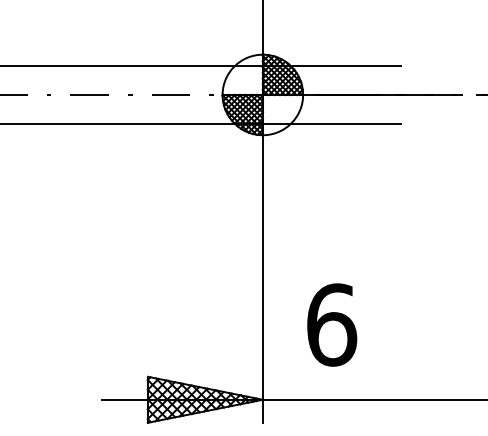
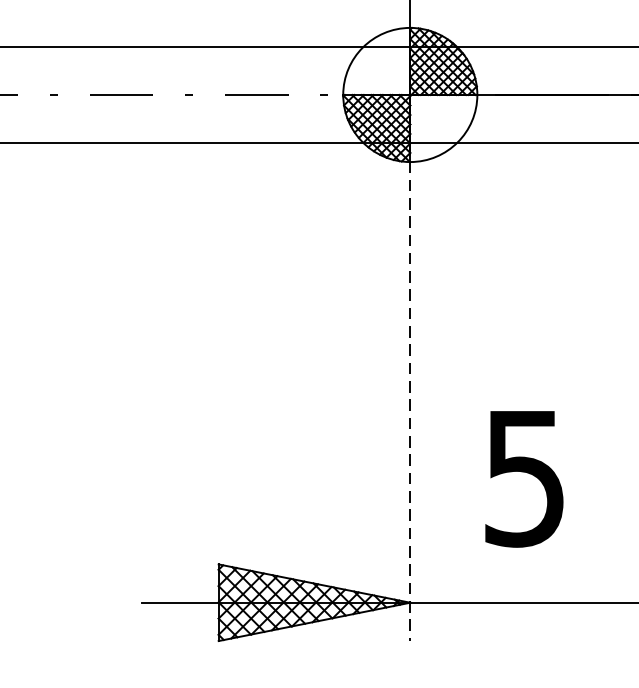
line: (262, 273) -> (409, 392), solid -> dashed
text: (332, 324) -> (526, 477), 6 -> 5

